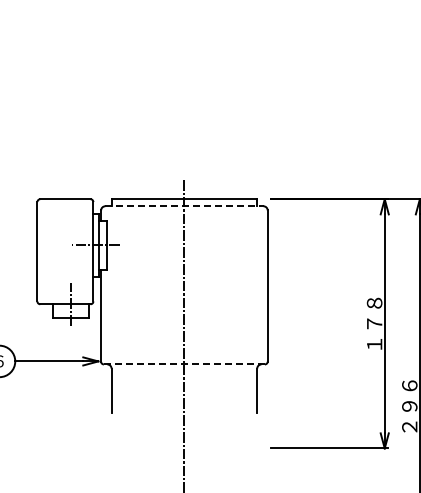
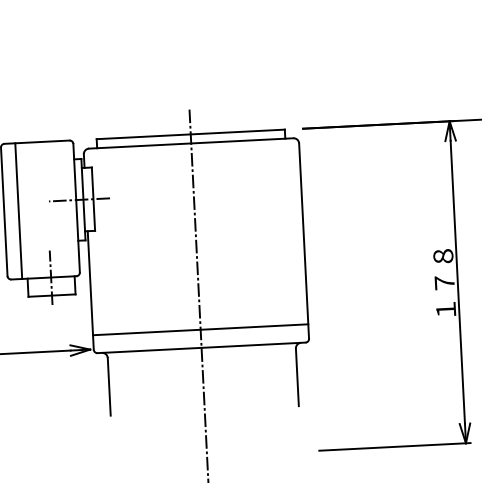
line: (184, 206) -> (191, 143), dashed -> solid
line: (48, 251) -> (18, 210), added
line: (184, 350) -> (200, 329), added
line: (184, 364) -> (201, 347), dashed -> solid

